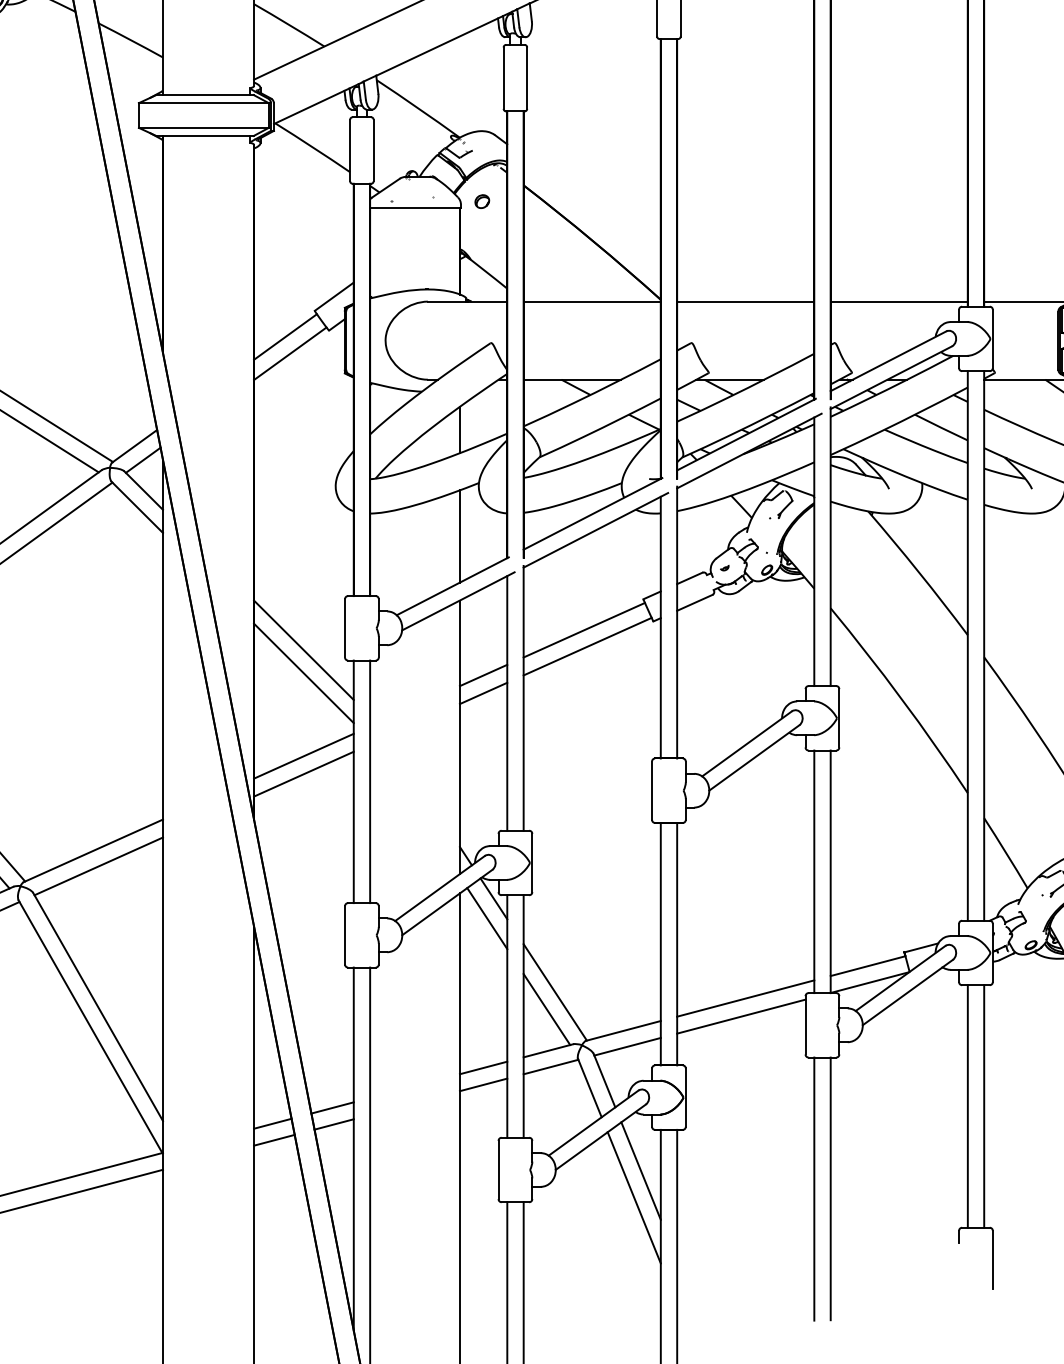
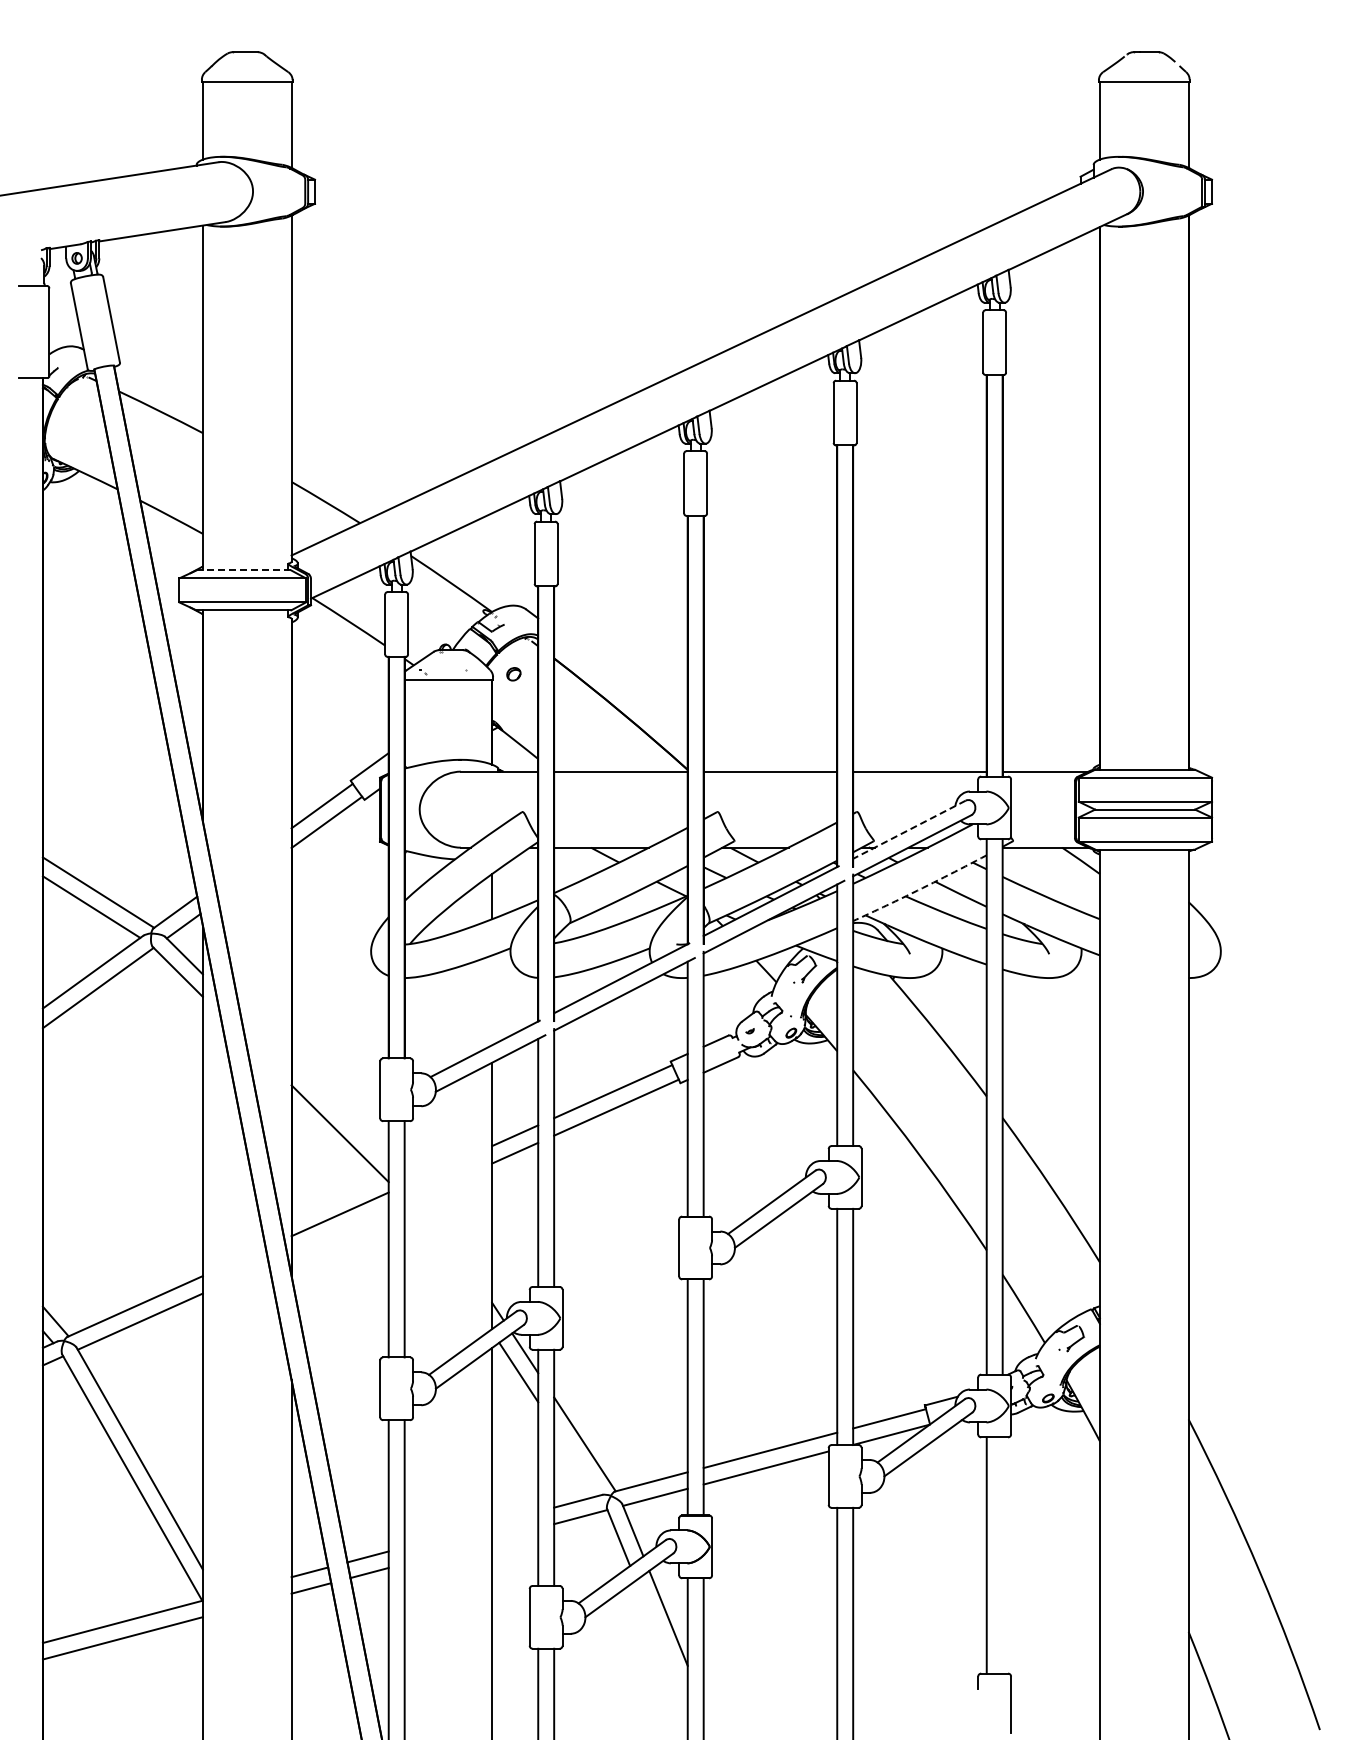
line: (204, 95) -> (243, 570), solid -> dashed
line: (887, 362) -> (908, 830), solid -> dashed
line: (897, 423) -> (918, 890), solid -> dashed
line: (460, 536) -> (492, 1000), removed
line: (303, 649) -> (339, 1110), removed
line: (303, 773) -> (339, 1231), removed
line: (546, 1008) -> (576, 1460), removed
line: (483, 1067) -> (515, 1517), removed
line: (483, 1084) -> (515, 1534), removed
line: (984, 1106) -> (1002, 1555), removed
line: (633, 1197) -> (661, 1644), removed

